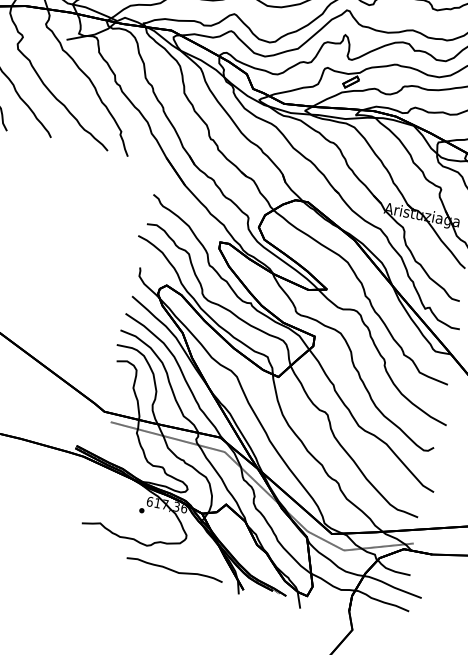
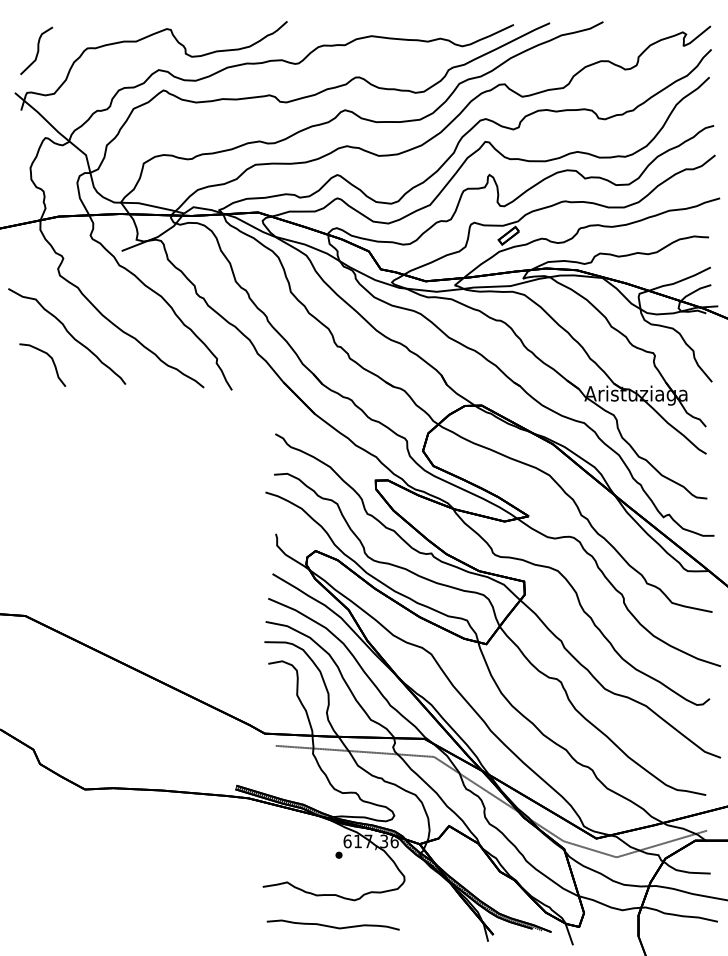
part: (174, 569) -> (332, 924), moved

